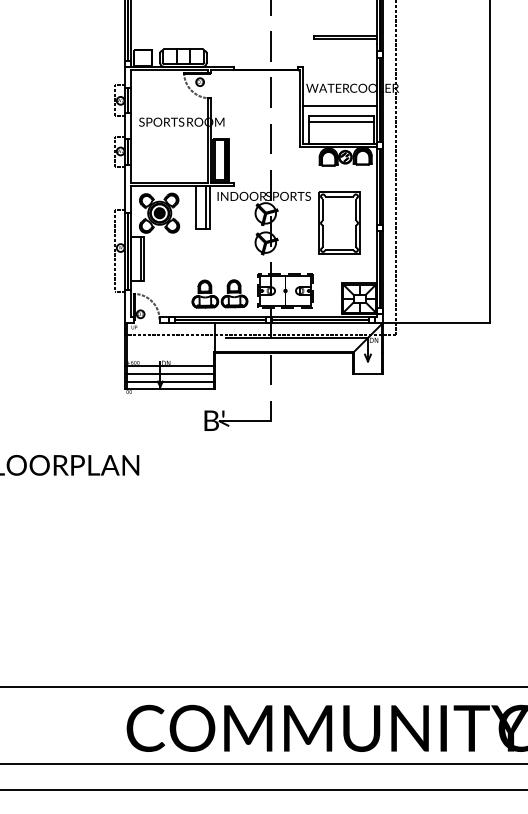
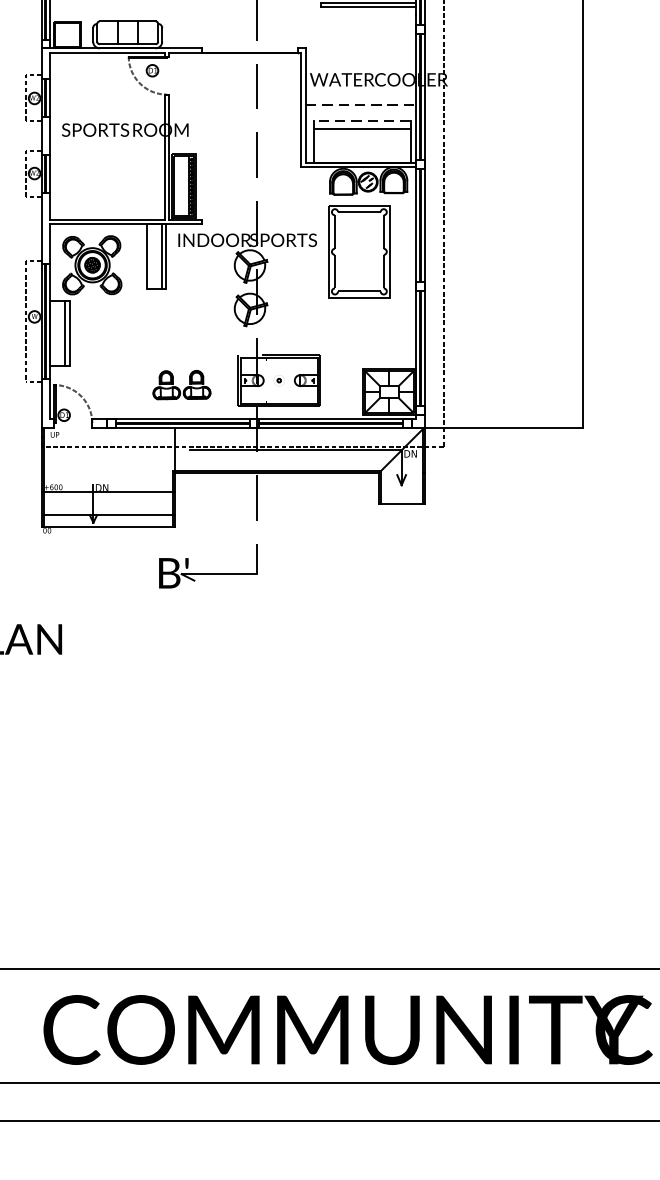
line: (340, 105) -> (360, 105), solid -> dashed
line: (341, 116) -> (362, 121), solid -> dashed
part: (339, 222) -> (359, 250), moved
part: (219, 293) -> (181, 384), size x0.7
line: (169, 373) -> (107, 503), removed

